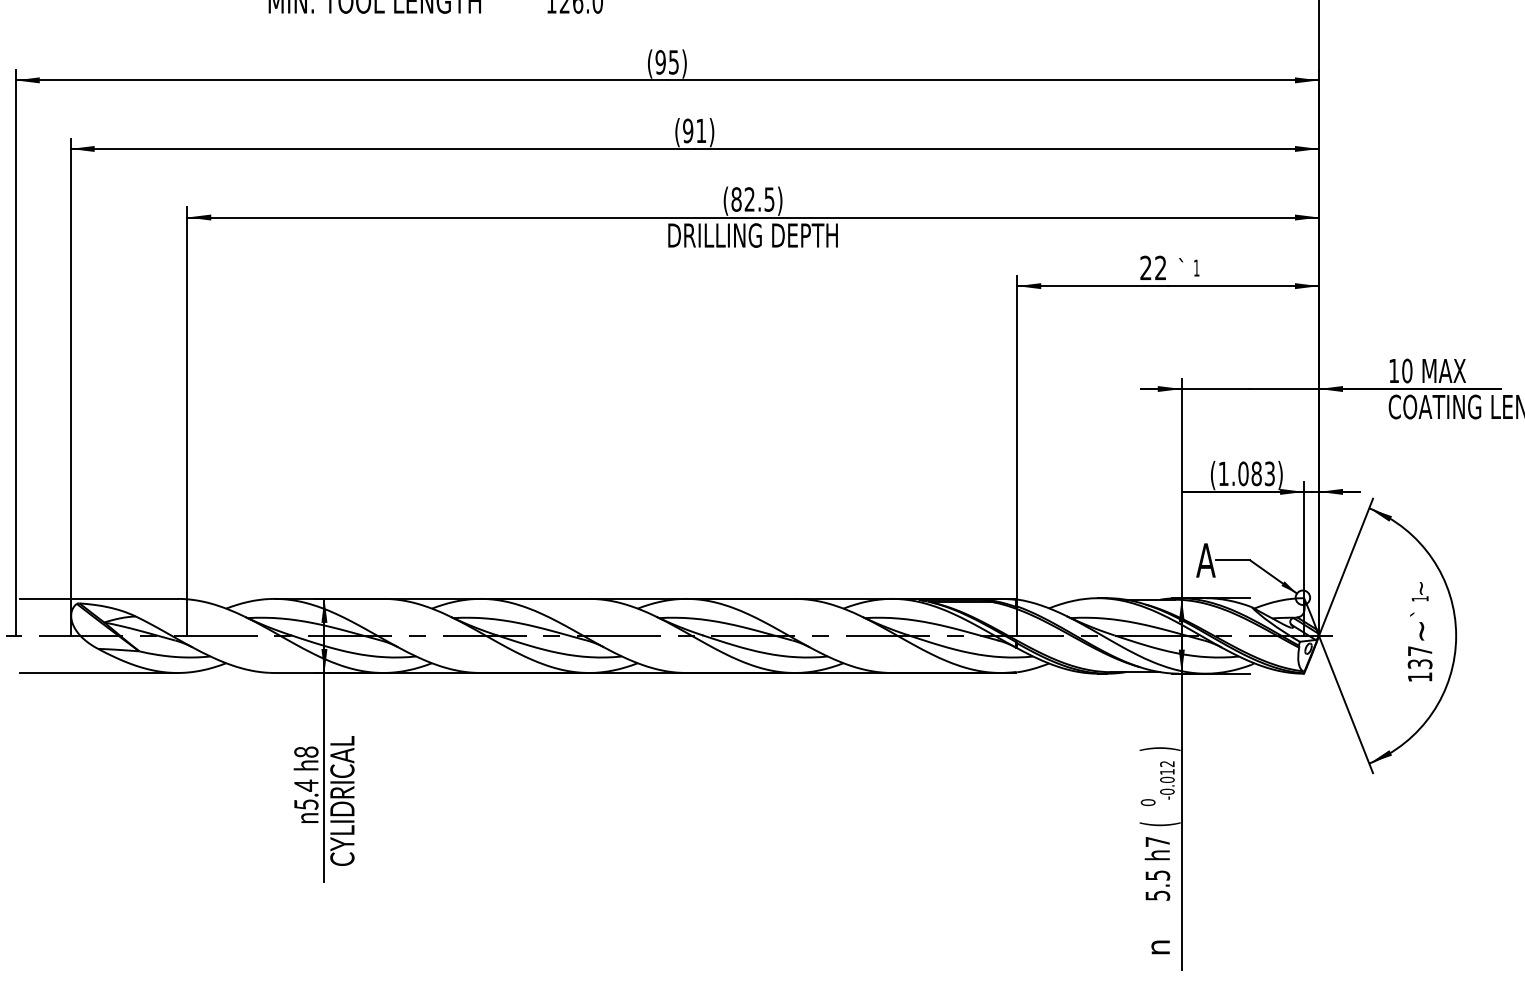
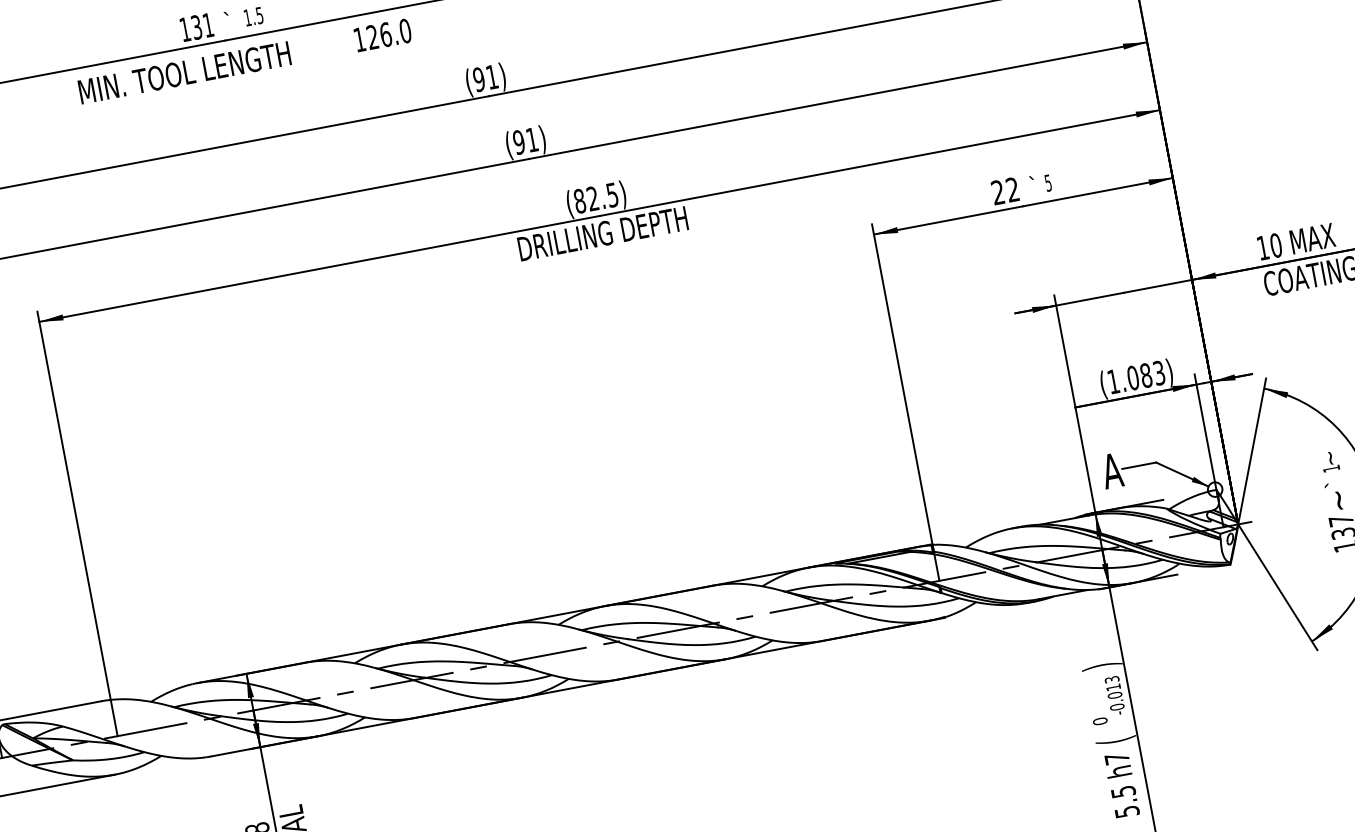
text: (673, 62) -> (491, 77), (95) -> (91)
text: (1196, 267) -> (1048, 182), 1 -> 5
text: (1167, 763) -> (1112, 679), -0.012 -> -0.013

